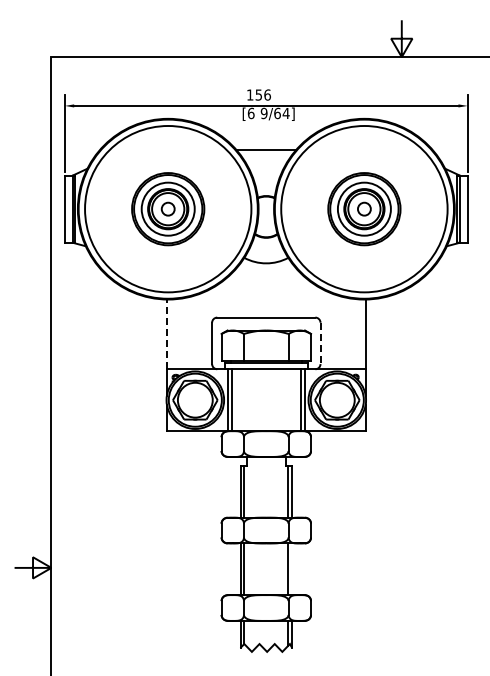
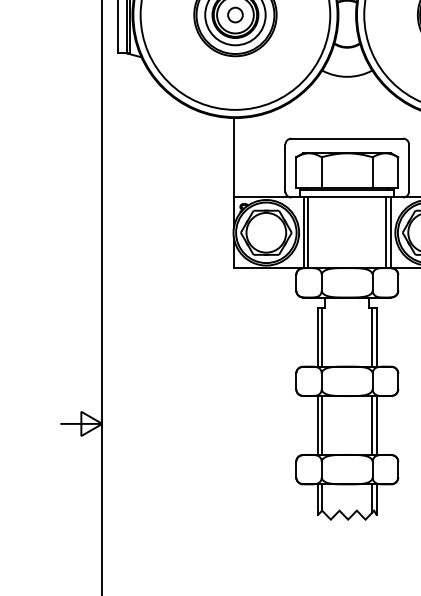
line: (166, 334) -> (233, 157), dashed -> solid
line: (320, 343) -> (409, 168), dashed -> solid
line: (292, 569) -> (377, 425), added

